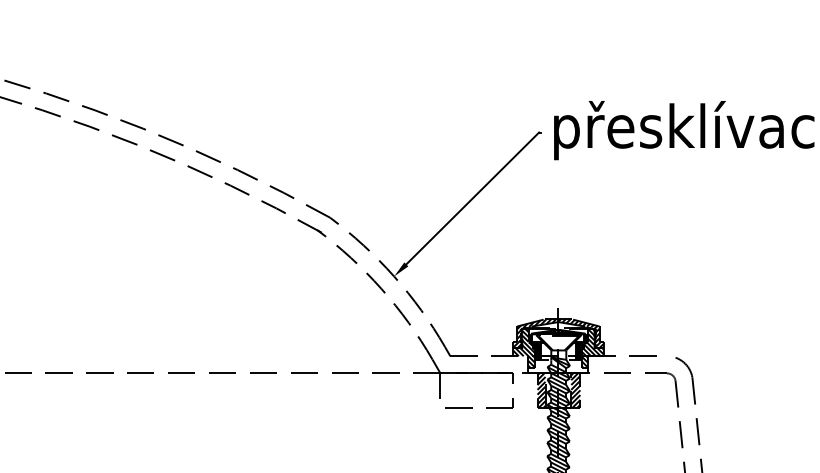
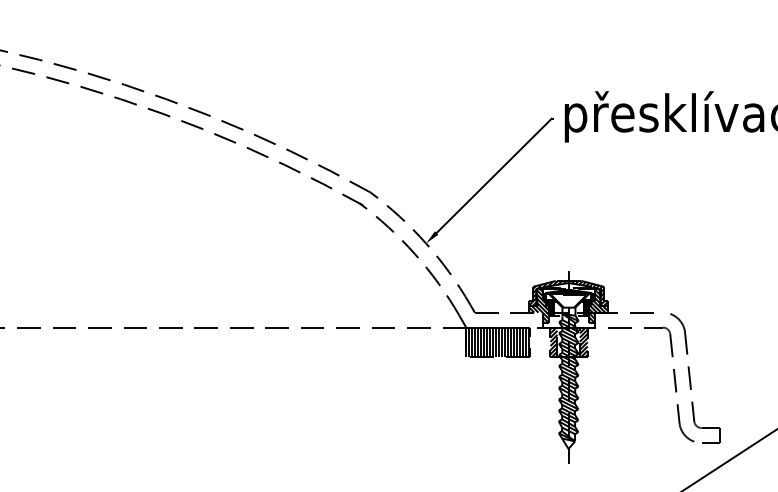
hatch: (476, 390) -> (497, 342), added

